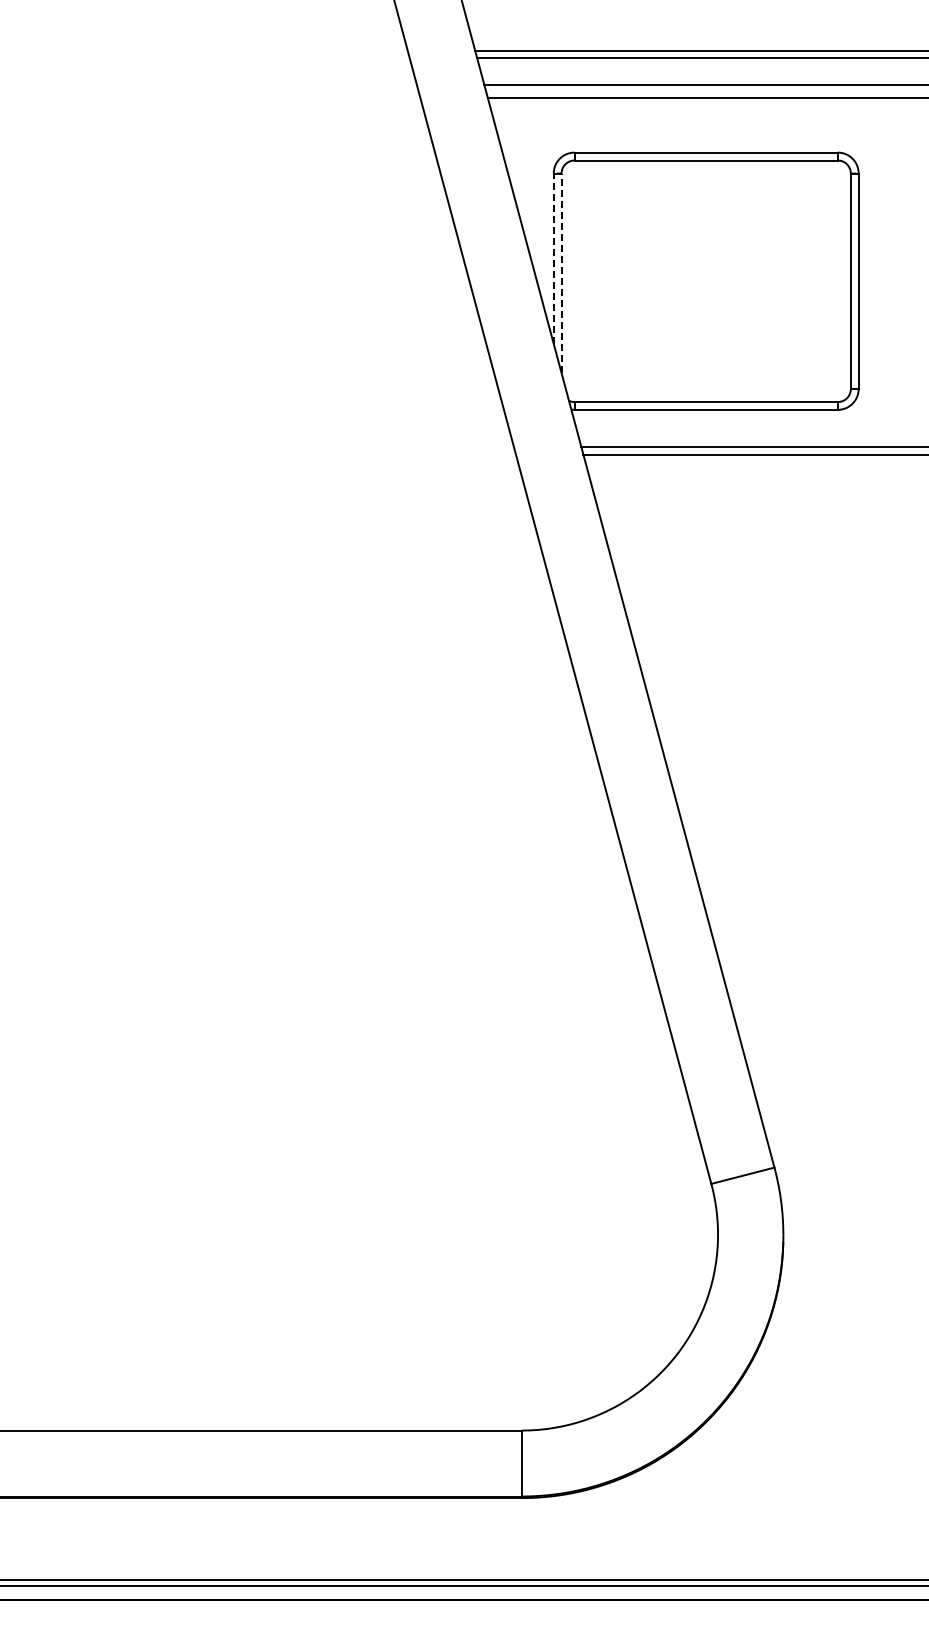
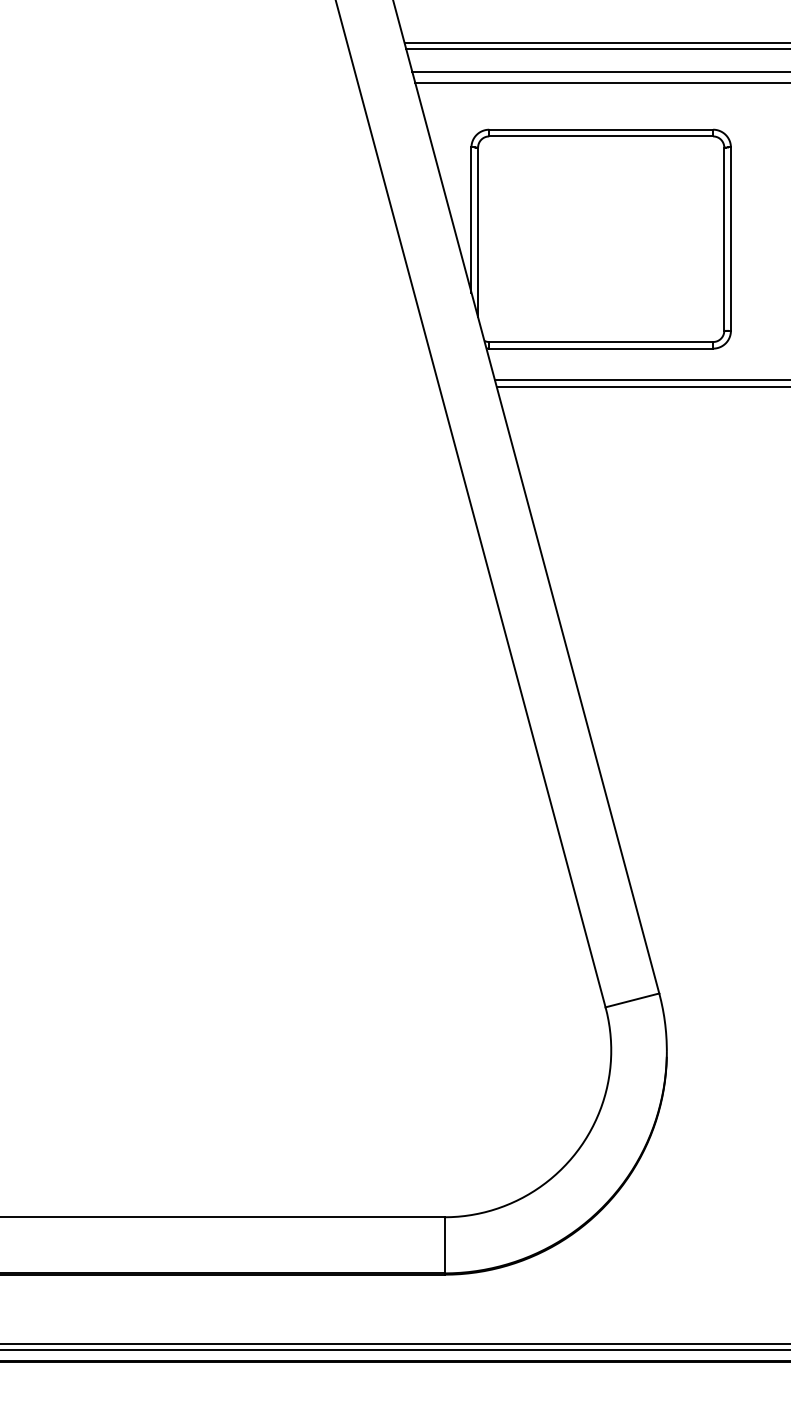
line: (553, 258) -> (471, 219), dashed -> solid
line: (561, 273) -> (478, 232), dashed -> solid

